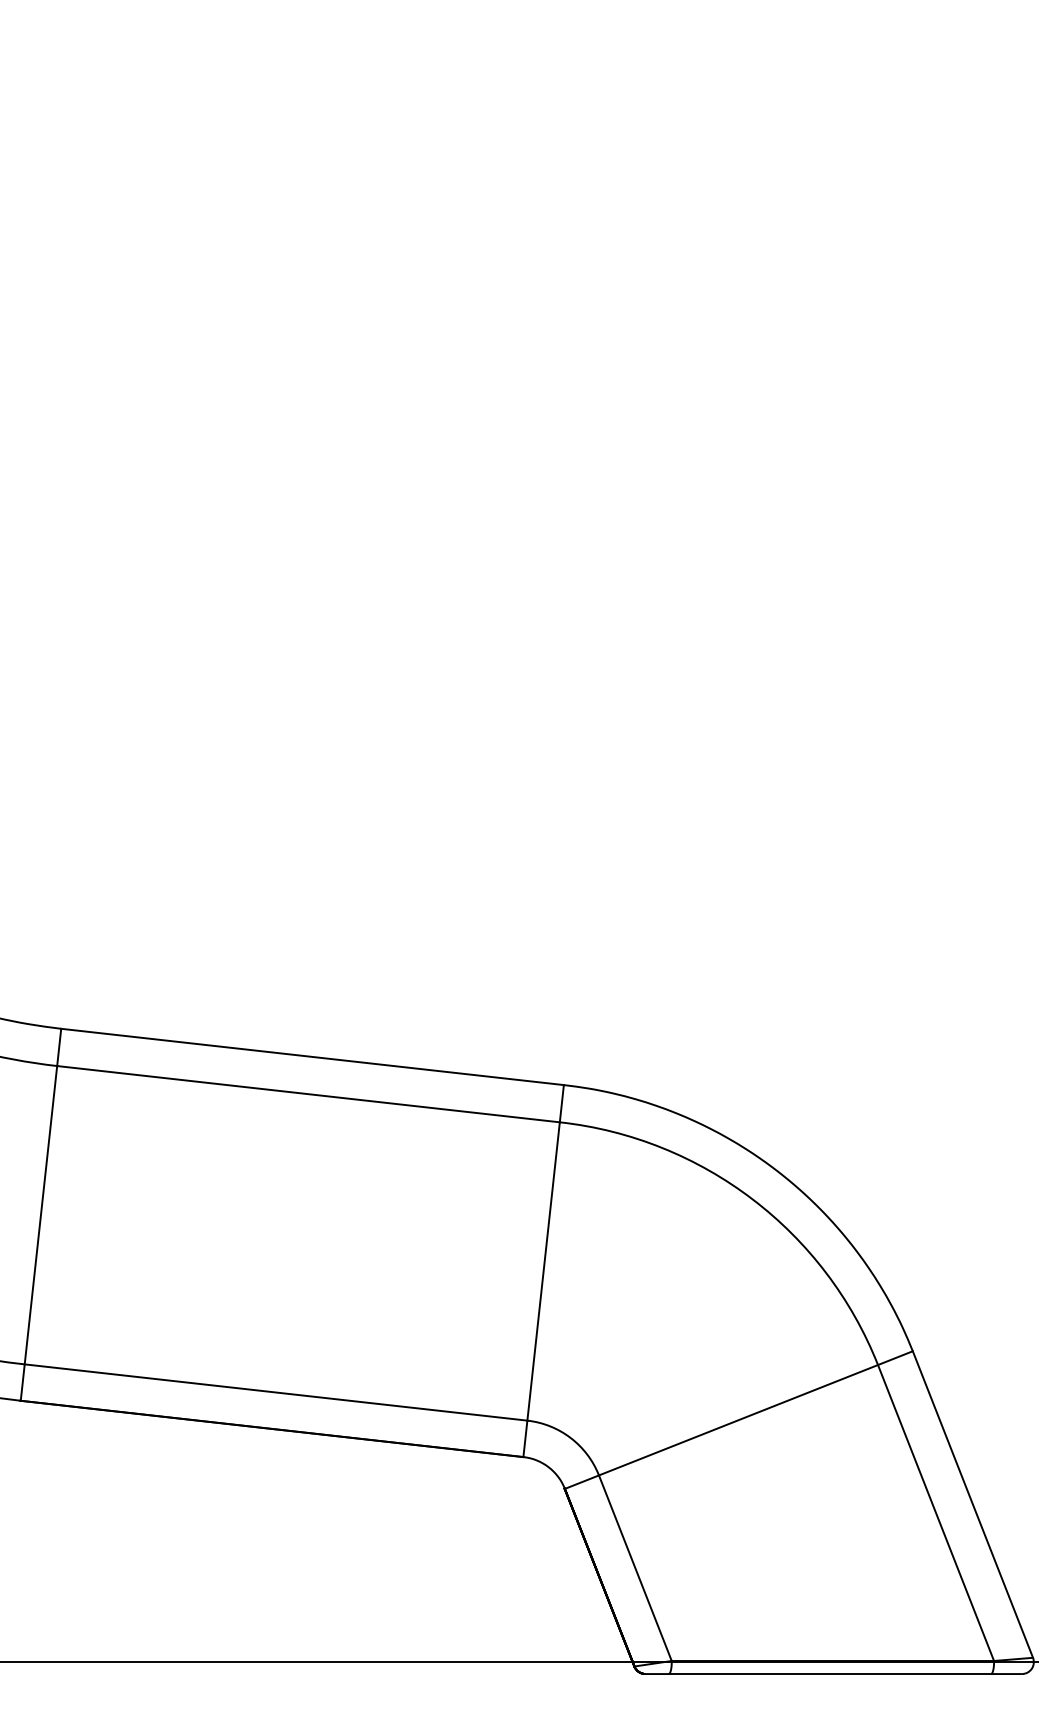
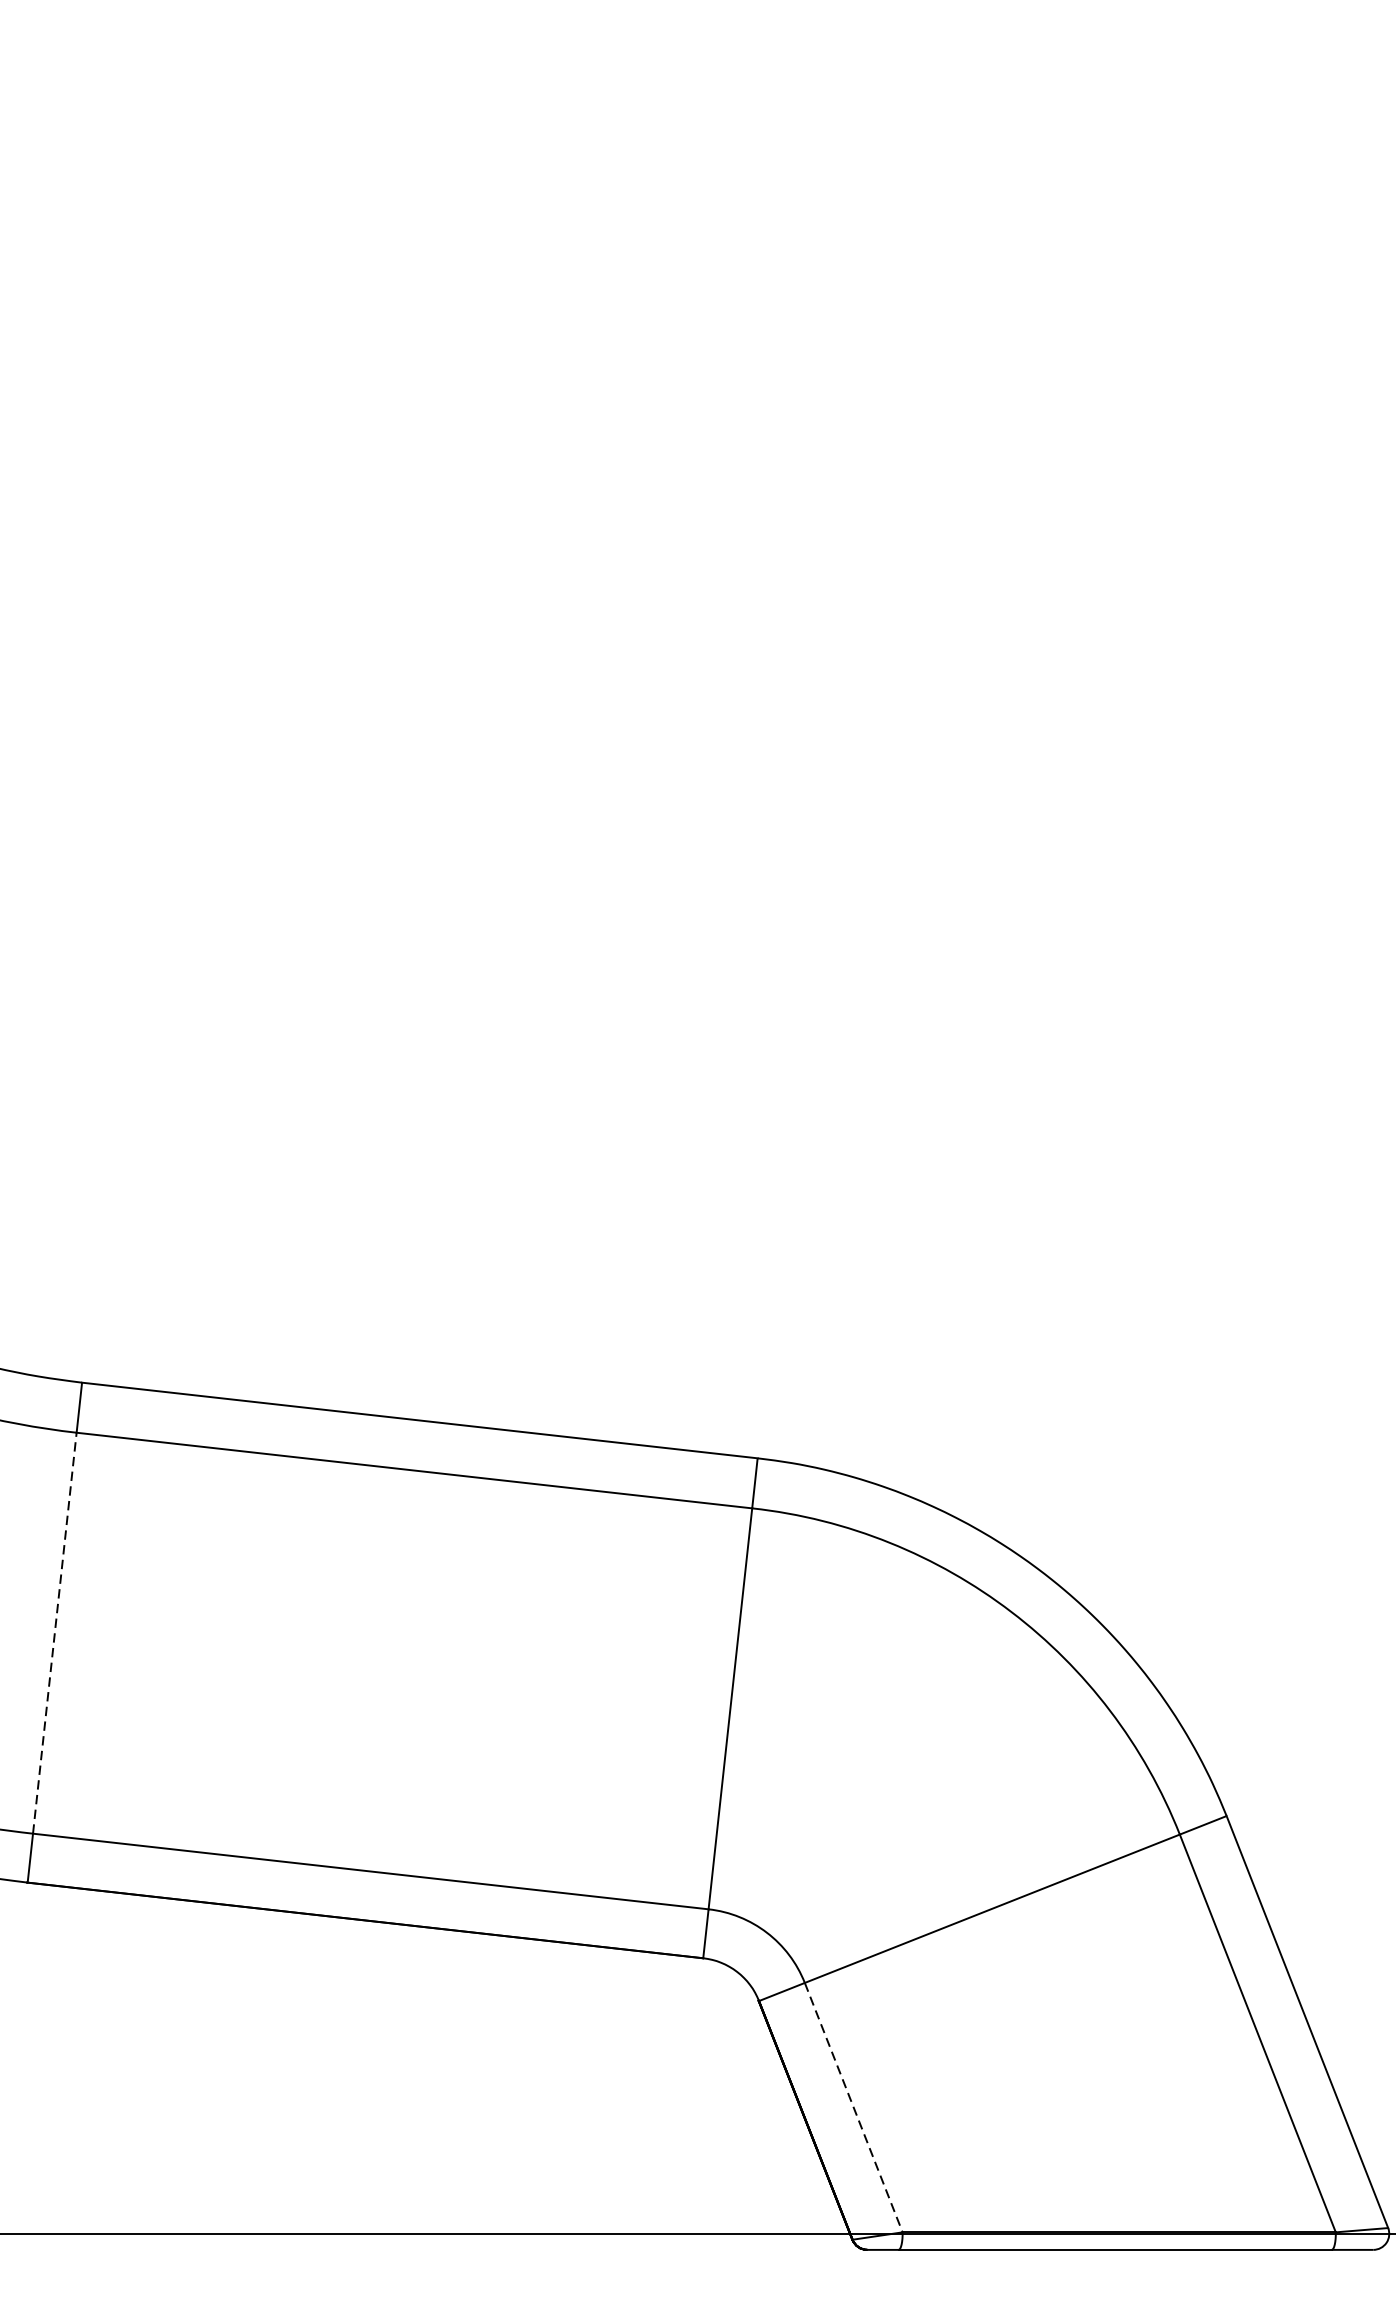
line: (41, 1214) -> (55, 1632), solid -> dashed
line: (635, 1568) -> (853, 2108), solid -> dashed

